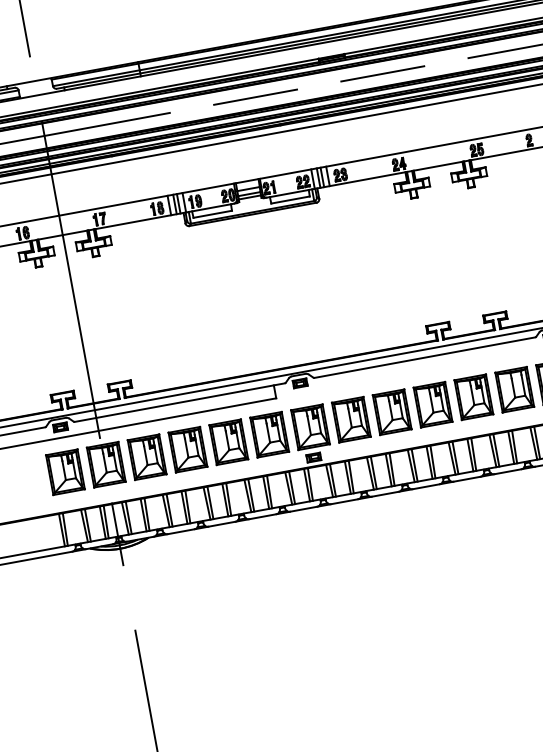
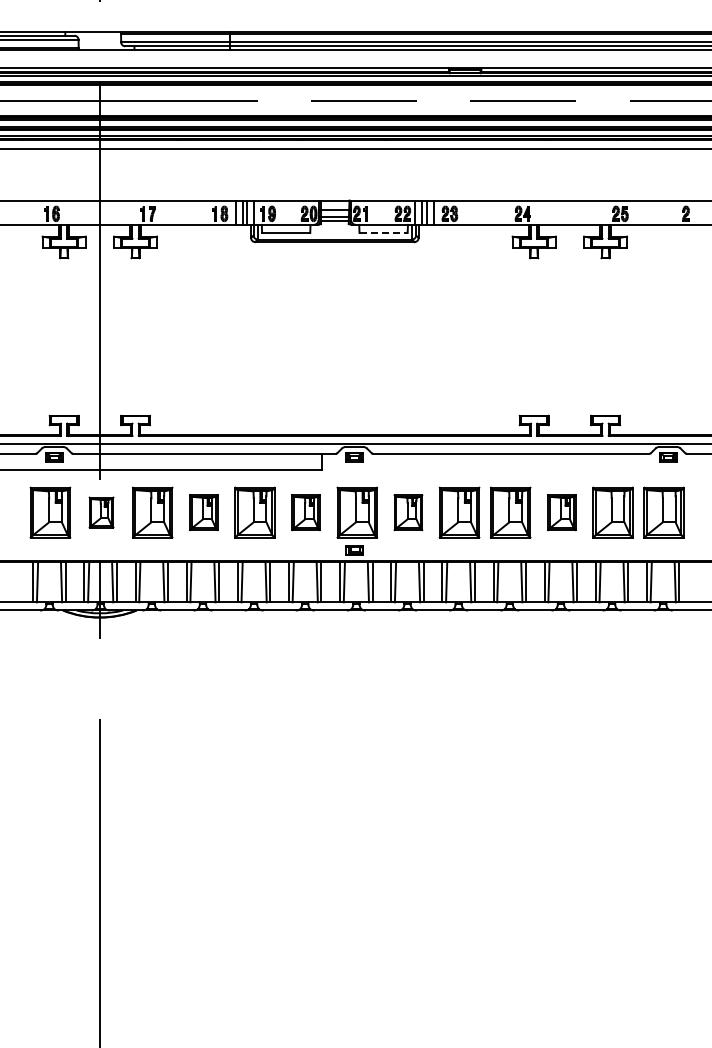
line: (291, 200) -> (384, 233), solid -> dashed
part: (473, 397) -> (561, 512), size x0.7
part: (351, 419) -> (408, 512), size x0.7
part: (269, 434) -> (305, 512), size x0.7
part: (187, 449) -> (203, 512), size x0.7
part: (106, 464) -> (101, 512), size x0.6

